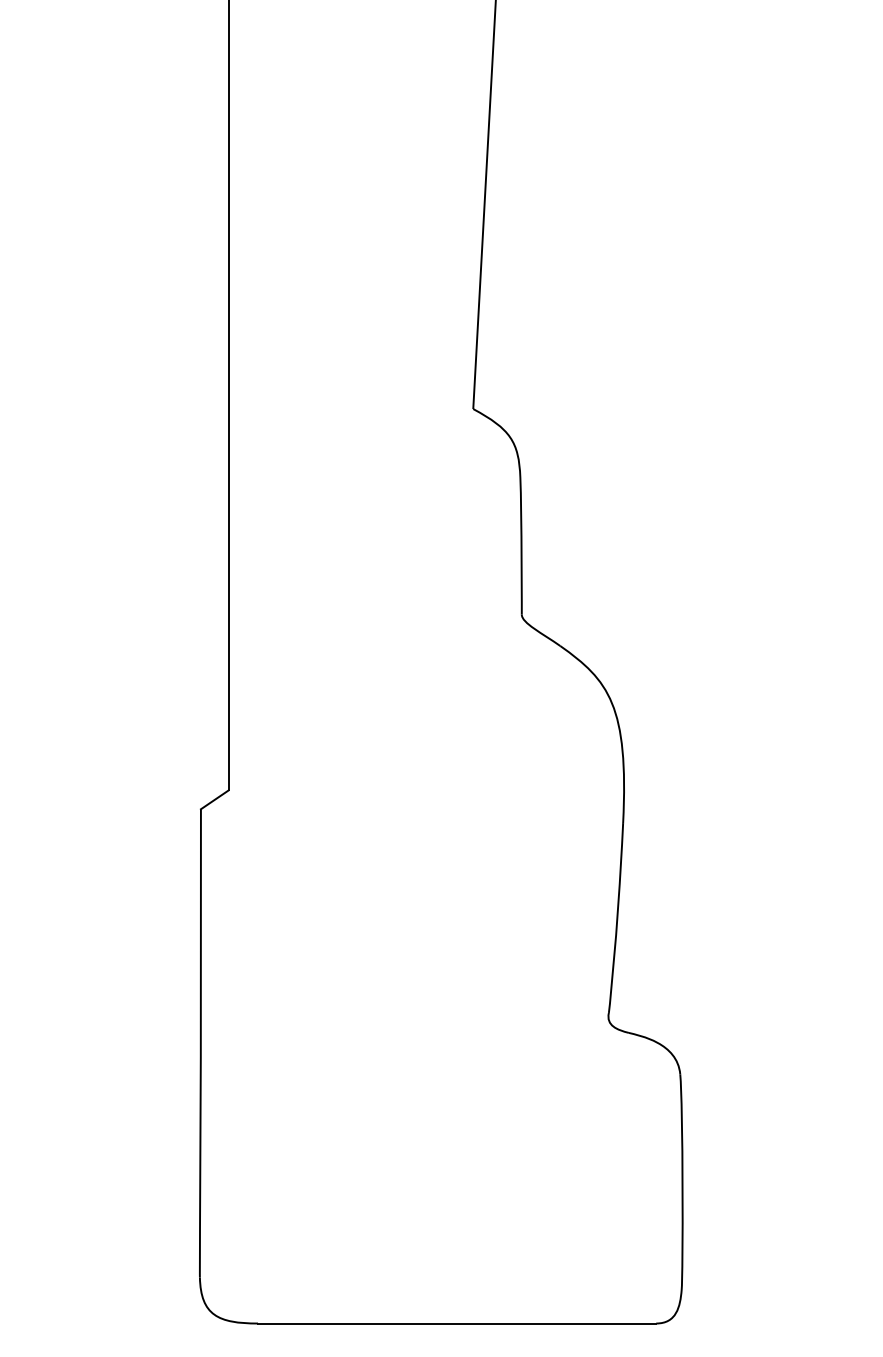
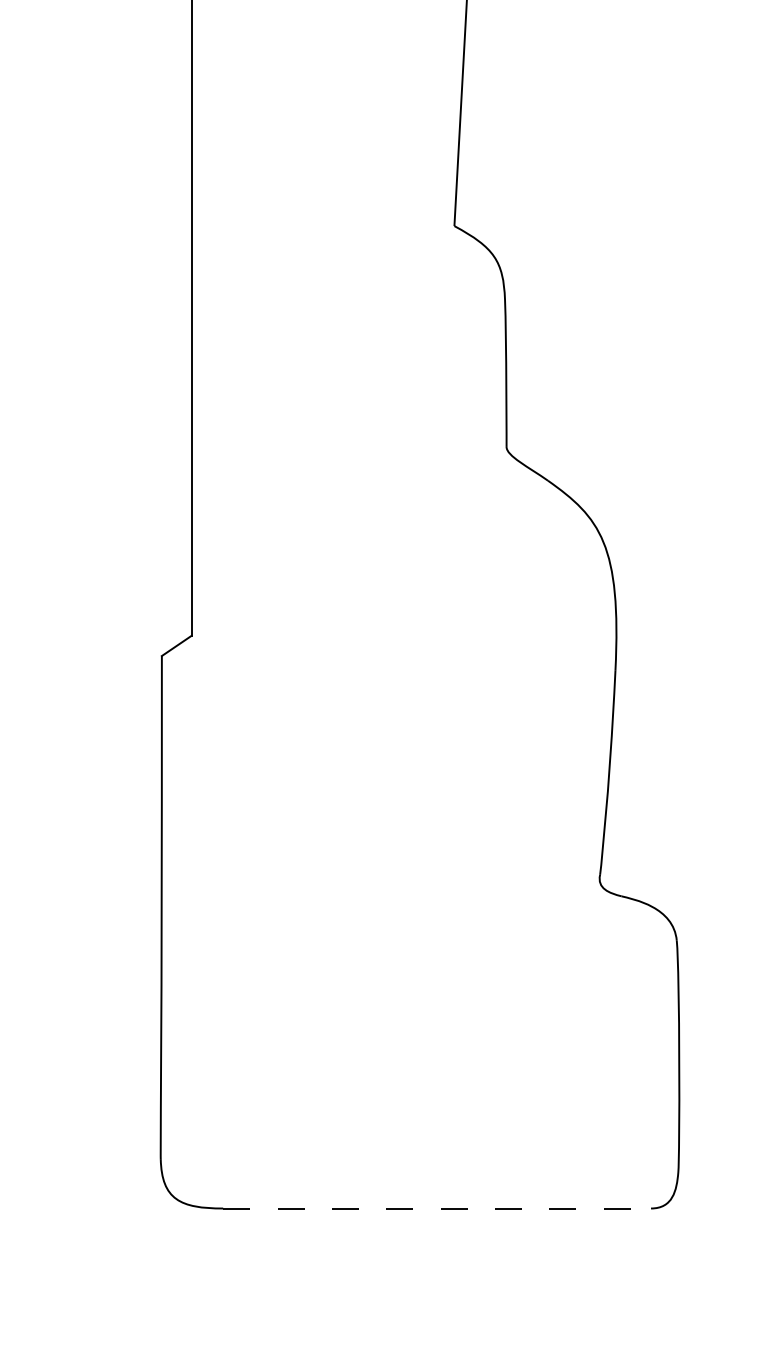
line: (457, 1323) -> (437, 1208), solid -> dashed

